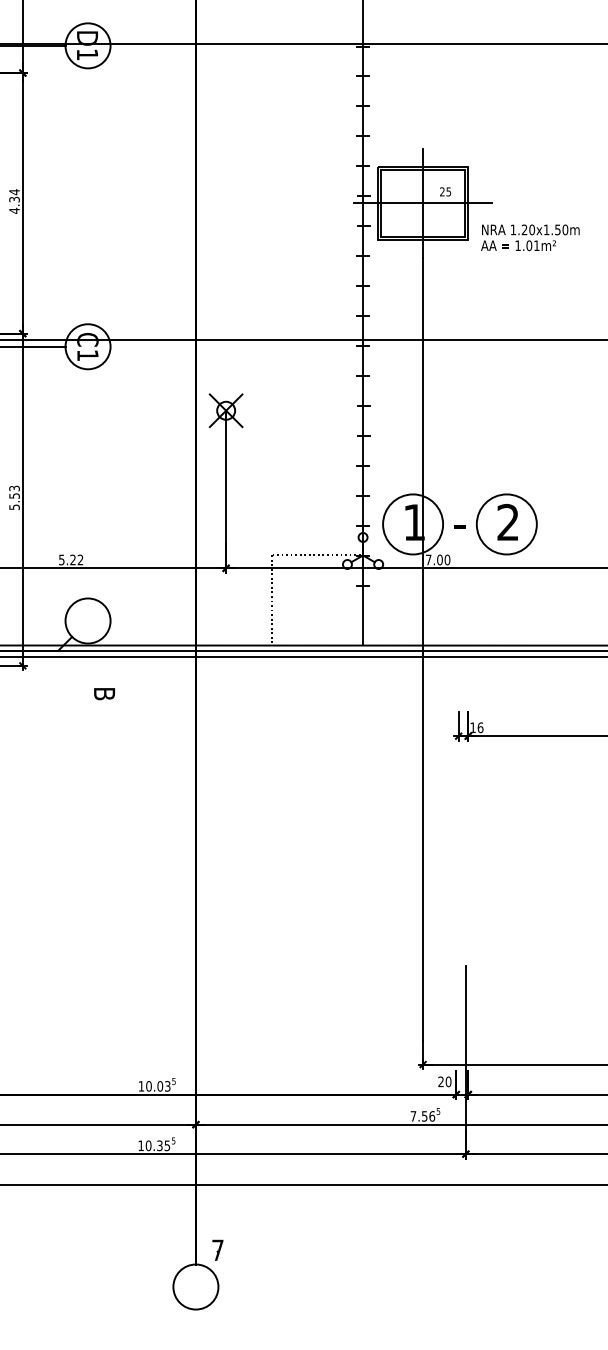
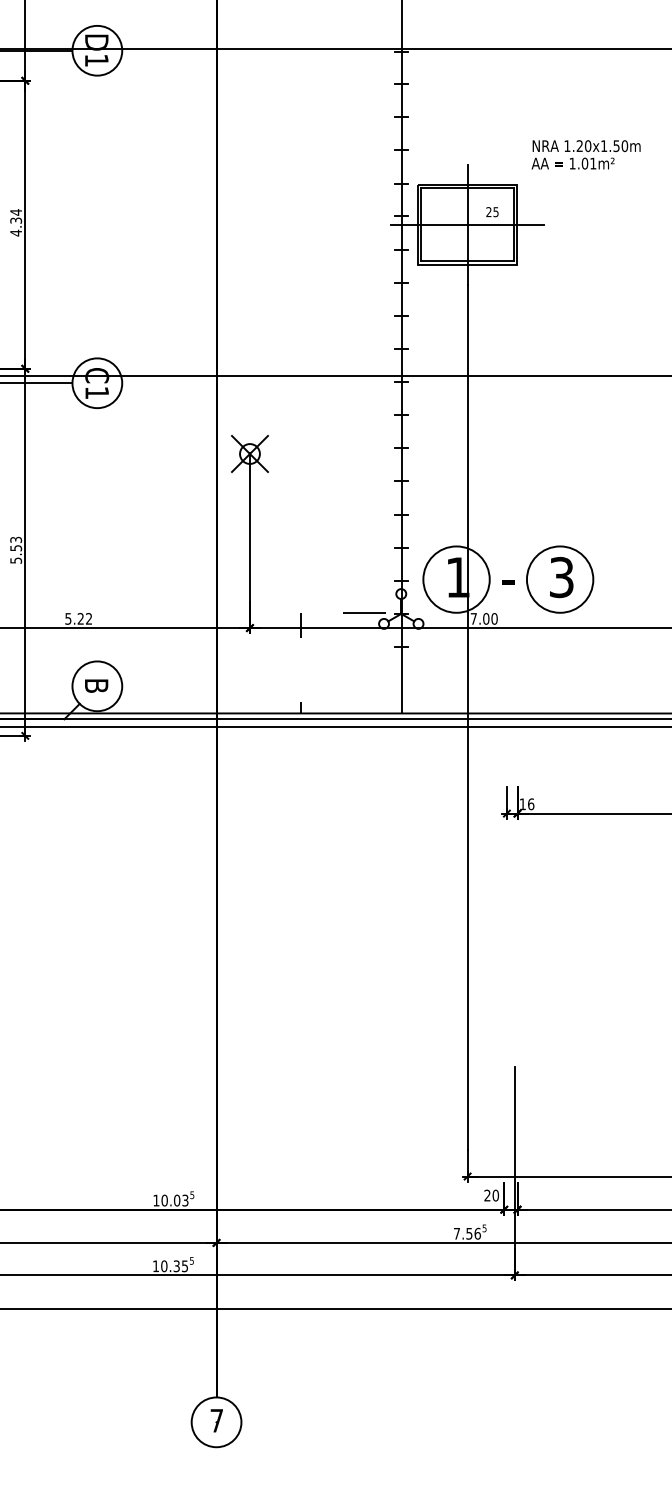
text: (529, 237) -> (585, 154), moved
text: (508, 522) -> (561, 577), 2 -> 3
part: (104, 693) -> (96, 685), moved
part: (217, 1250) -> (216, 1420), moved

